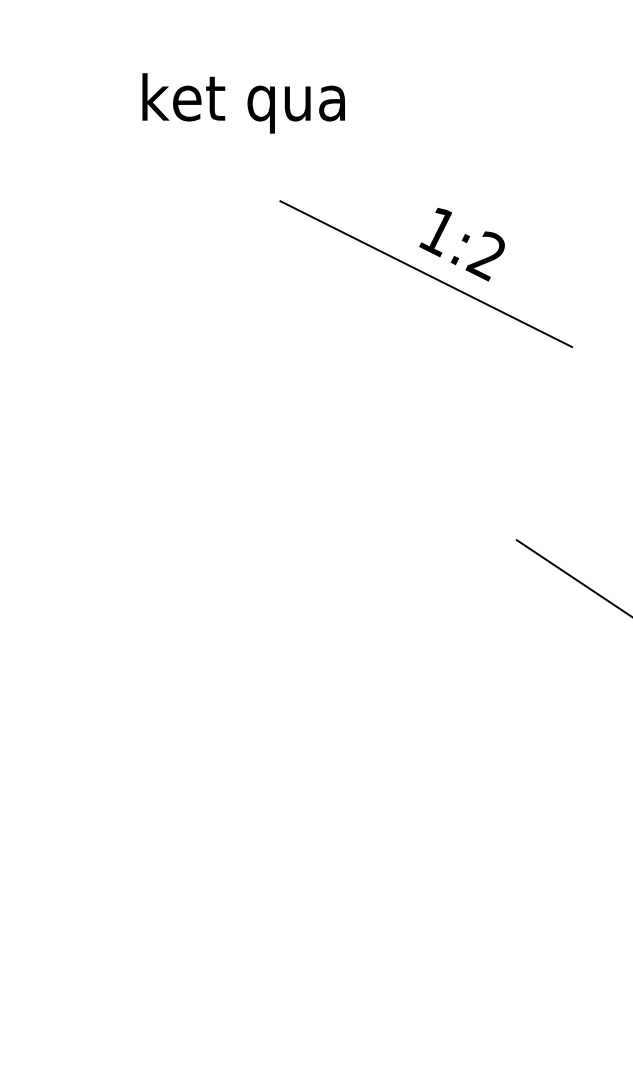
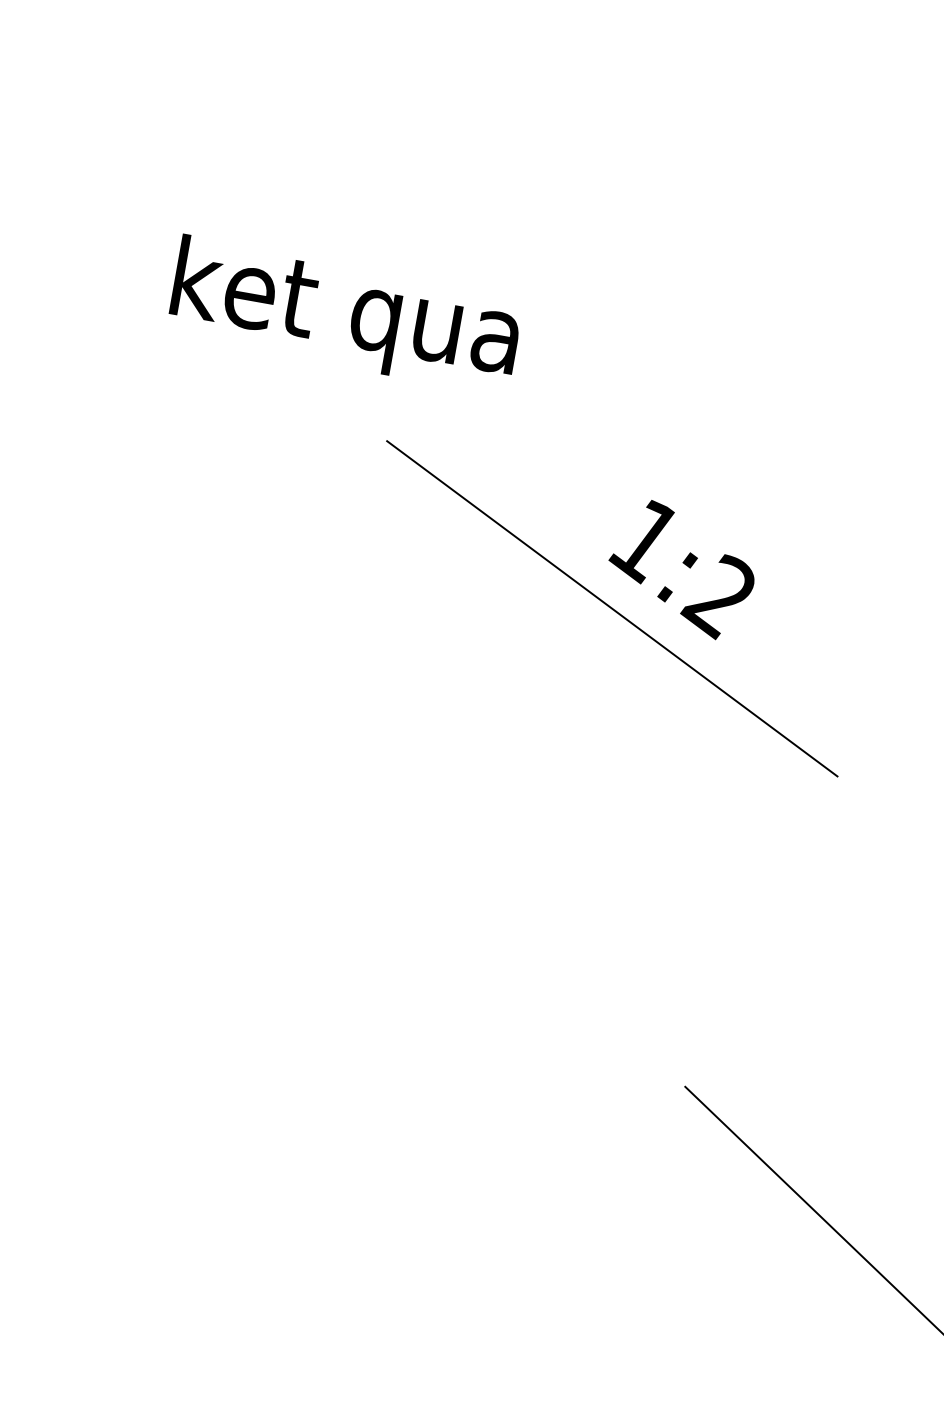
text: (243, 103) -> (344, 315), moved

